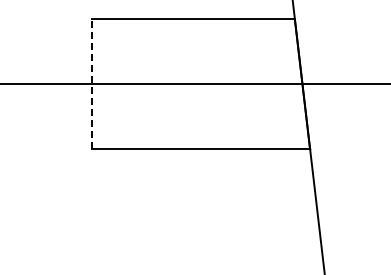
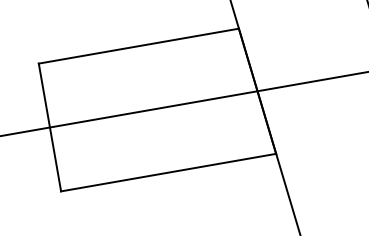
line: (91, 83) -> (49, 127), dashed -> solid

